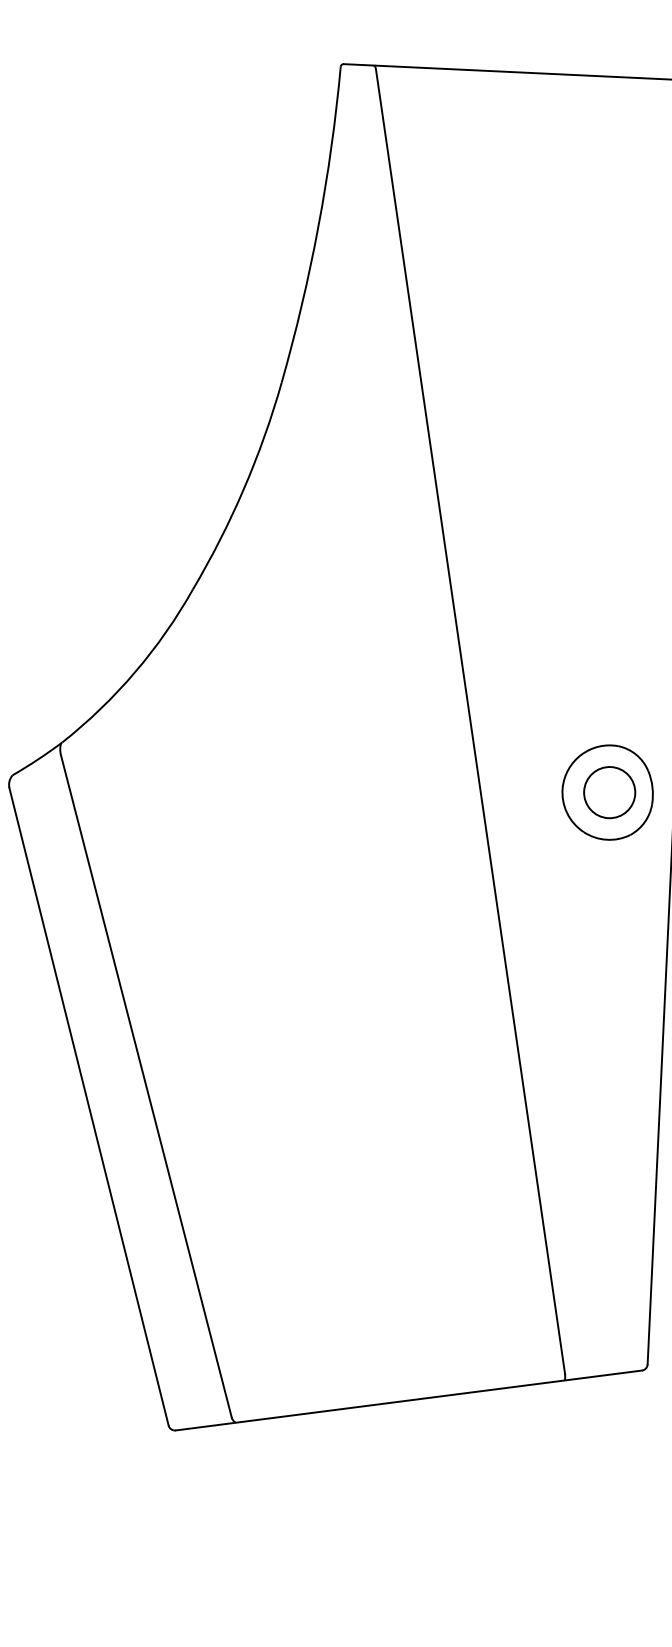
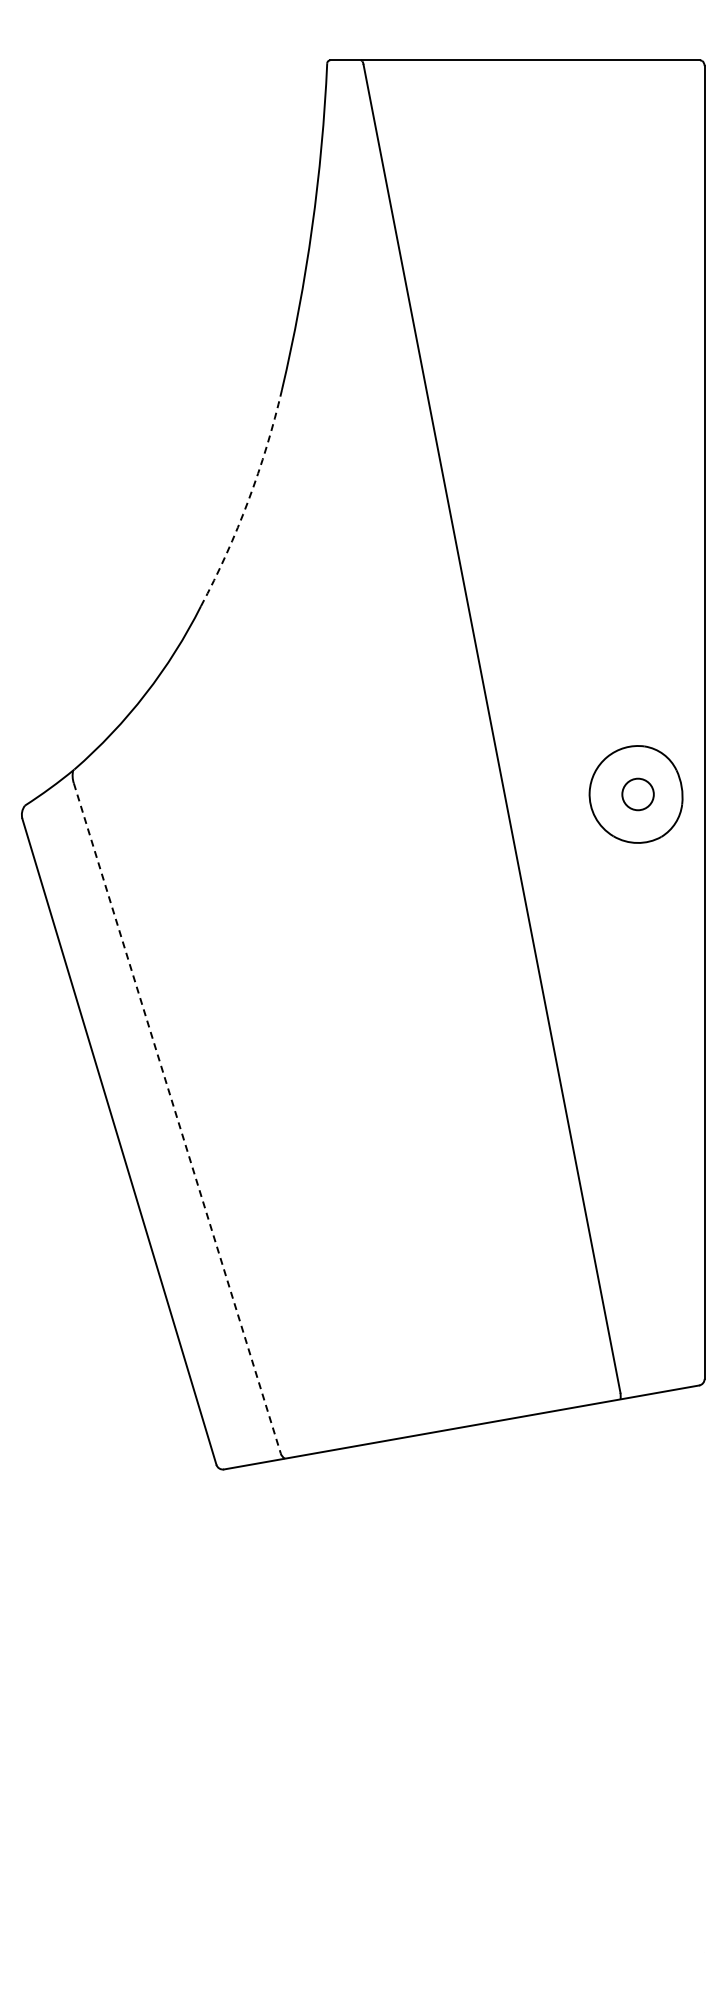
arc: (244, 488) -> (248, 500), solid -> dashed
circle: (609, 792) -> (637, 794), size x0.6
line: (146, 1086) -> (177, 1118), solid -> dashed

